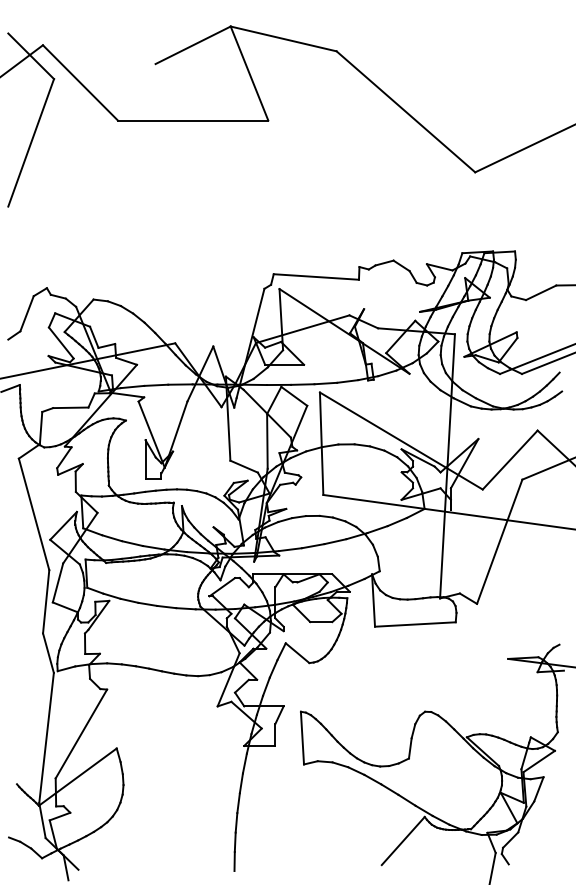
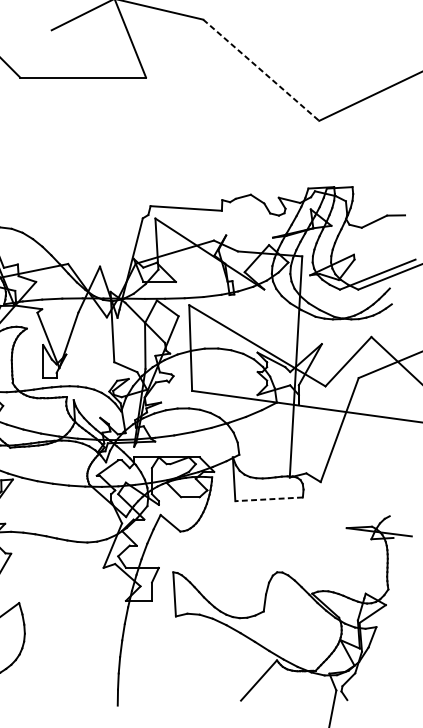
line: (405, 111) -> (260, 69), solid -> dashed
line: (414, 624) -> (268, 499), solid -> dashed

